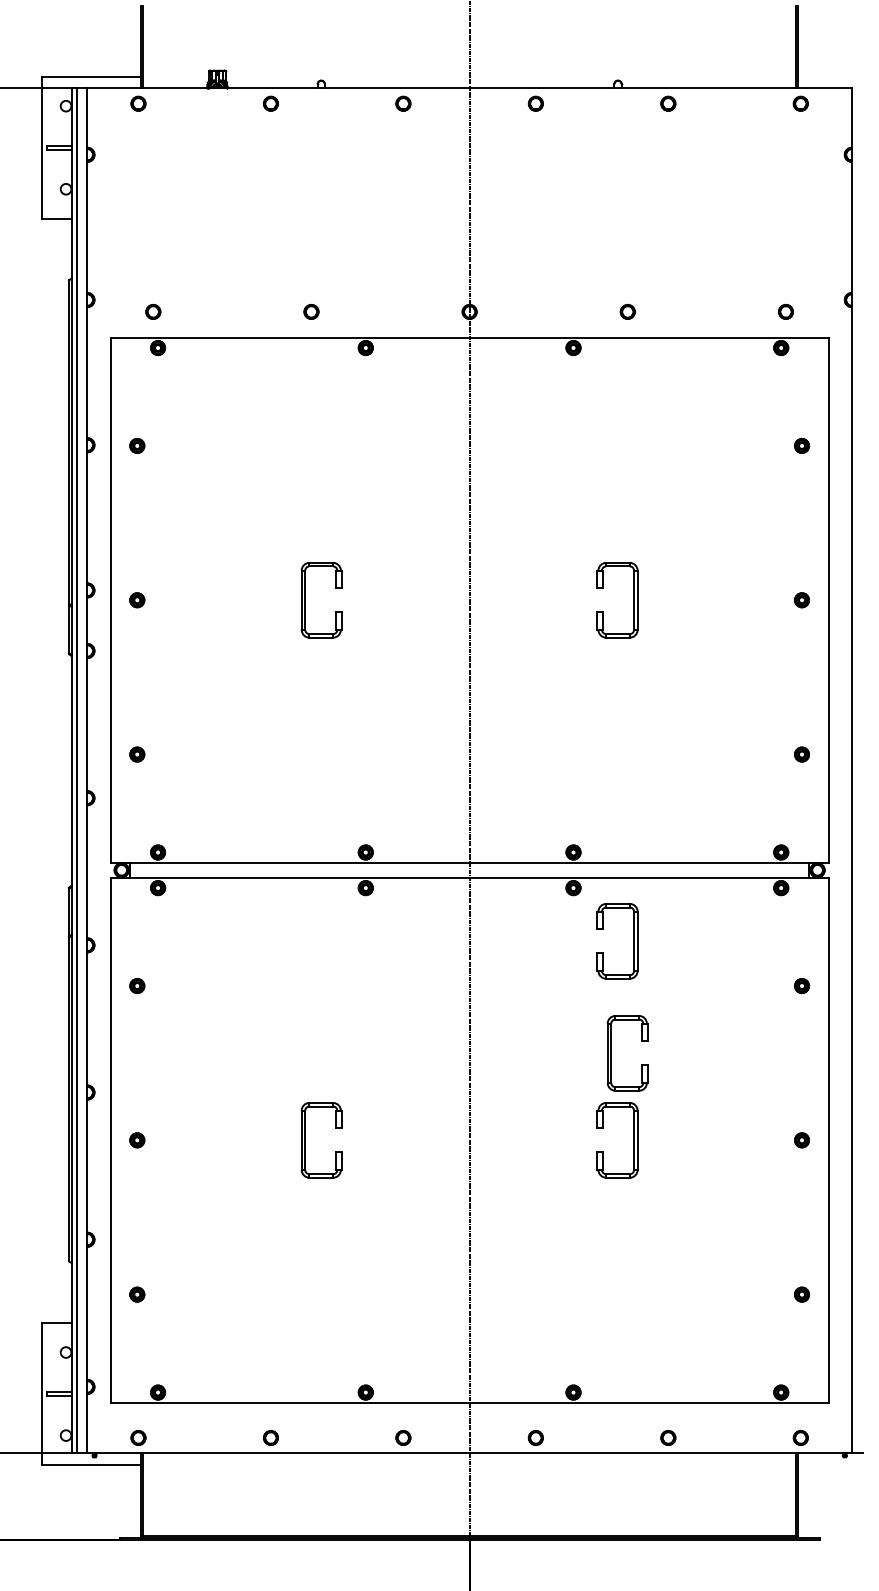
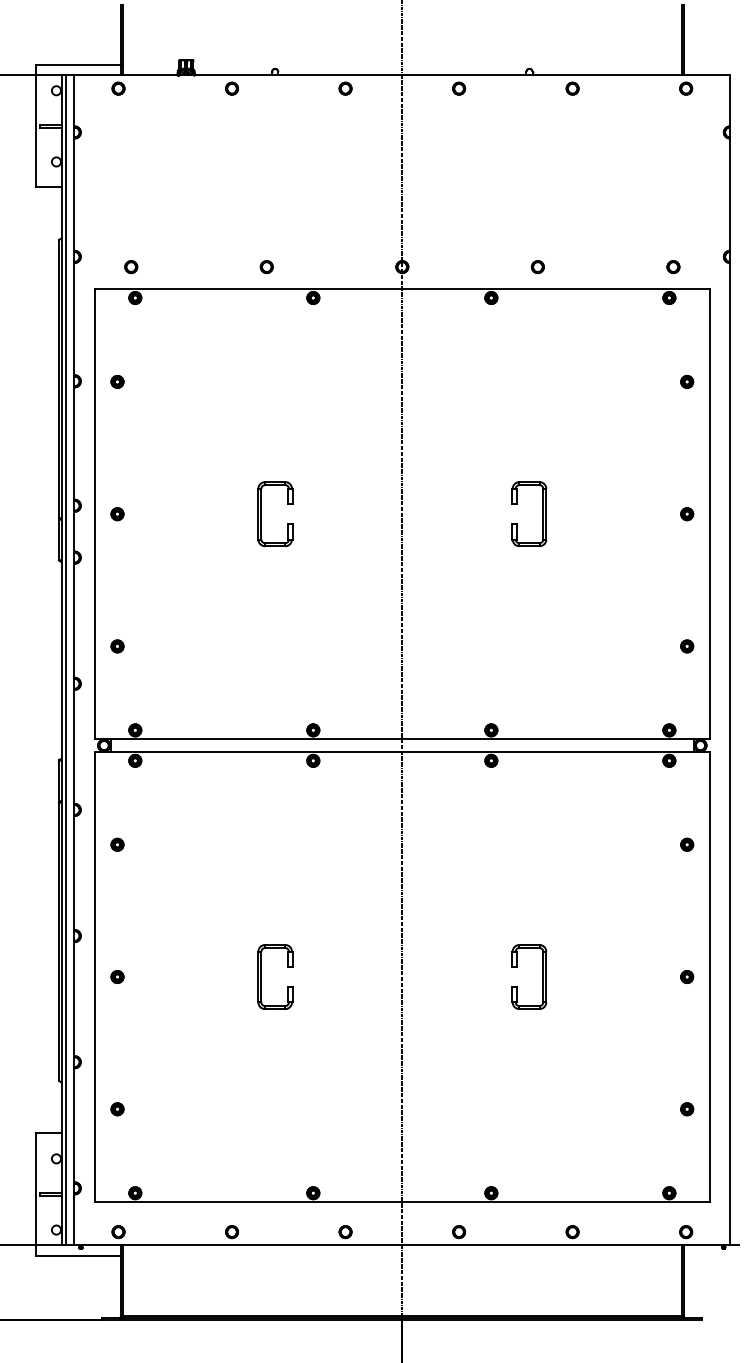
part: (633, 941) -> (542, 806), removed
part: (611, 1053) -> (523, 902), removed

